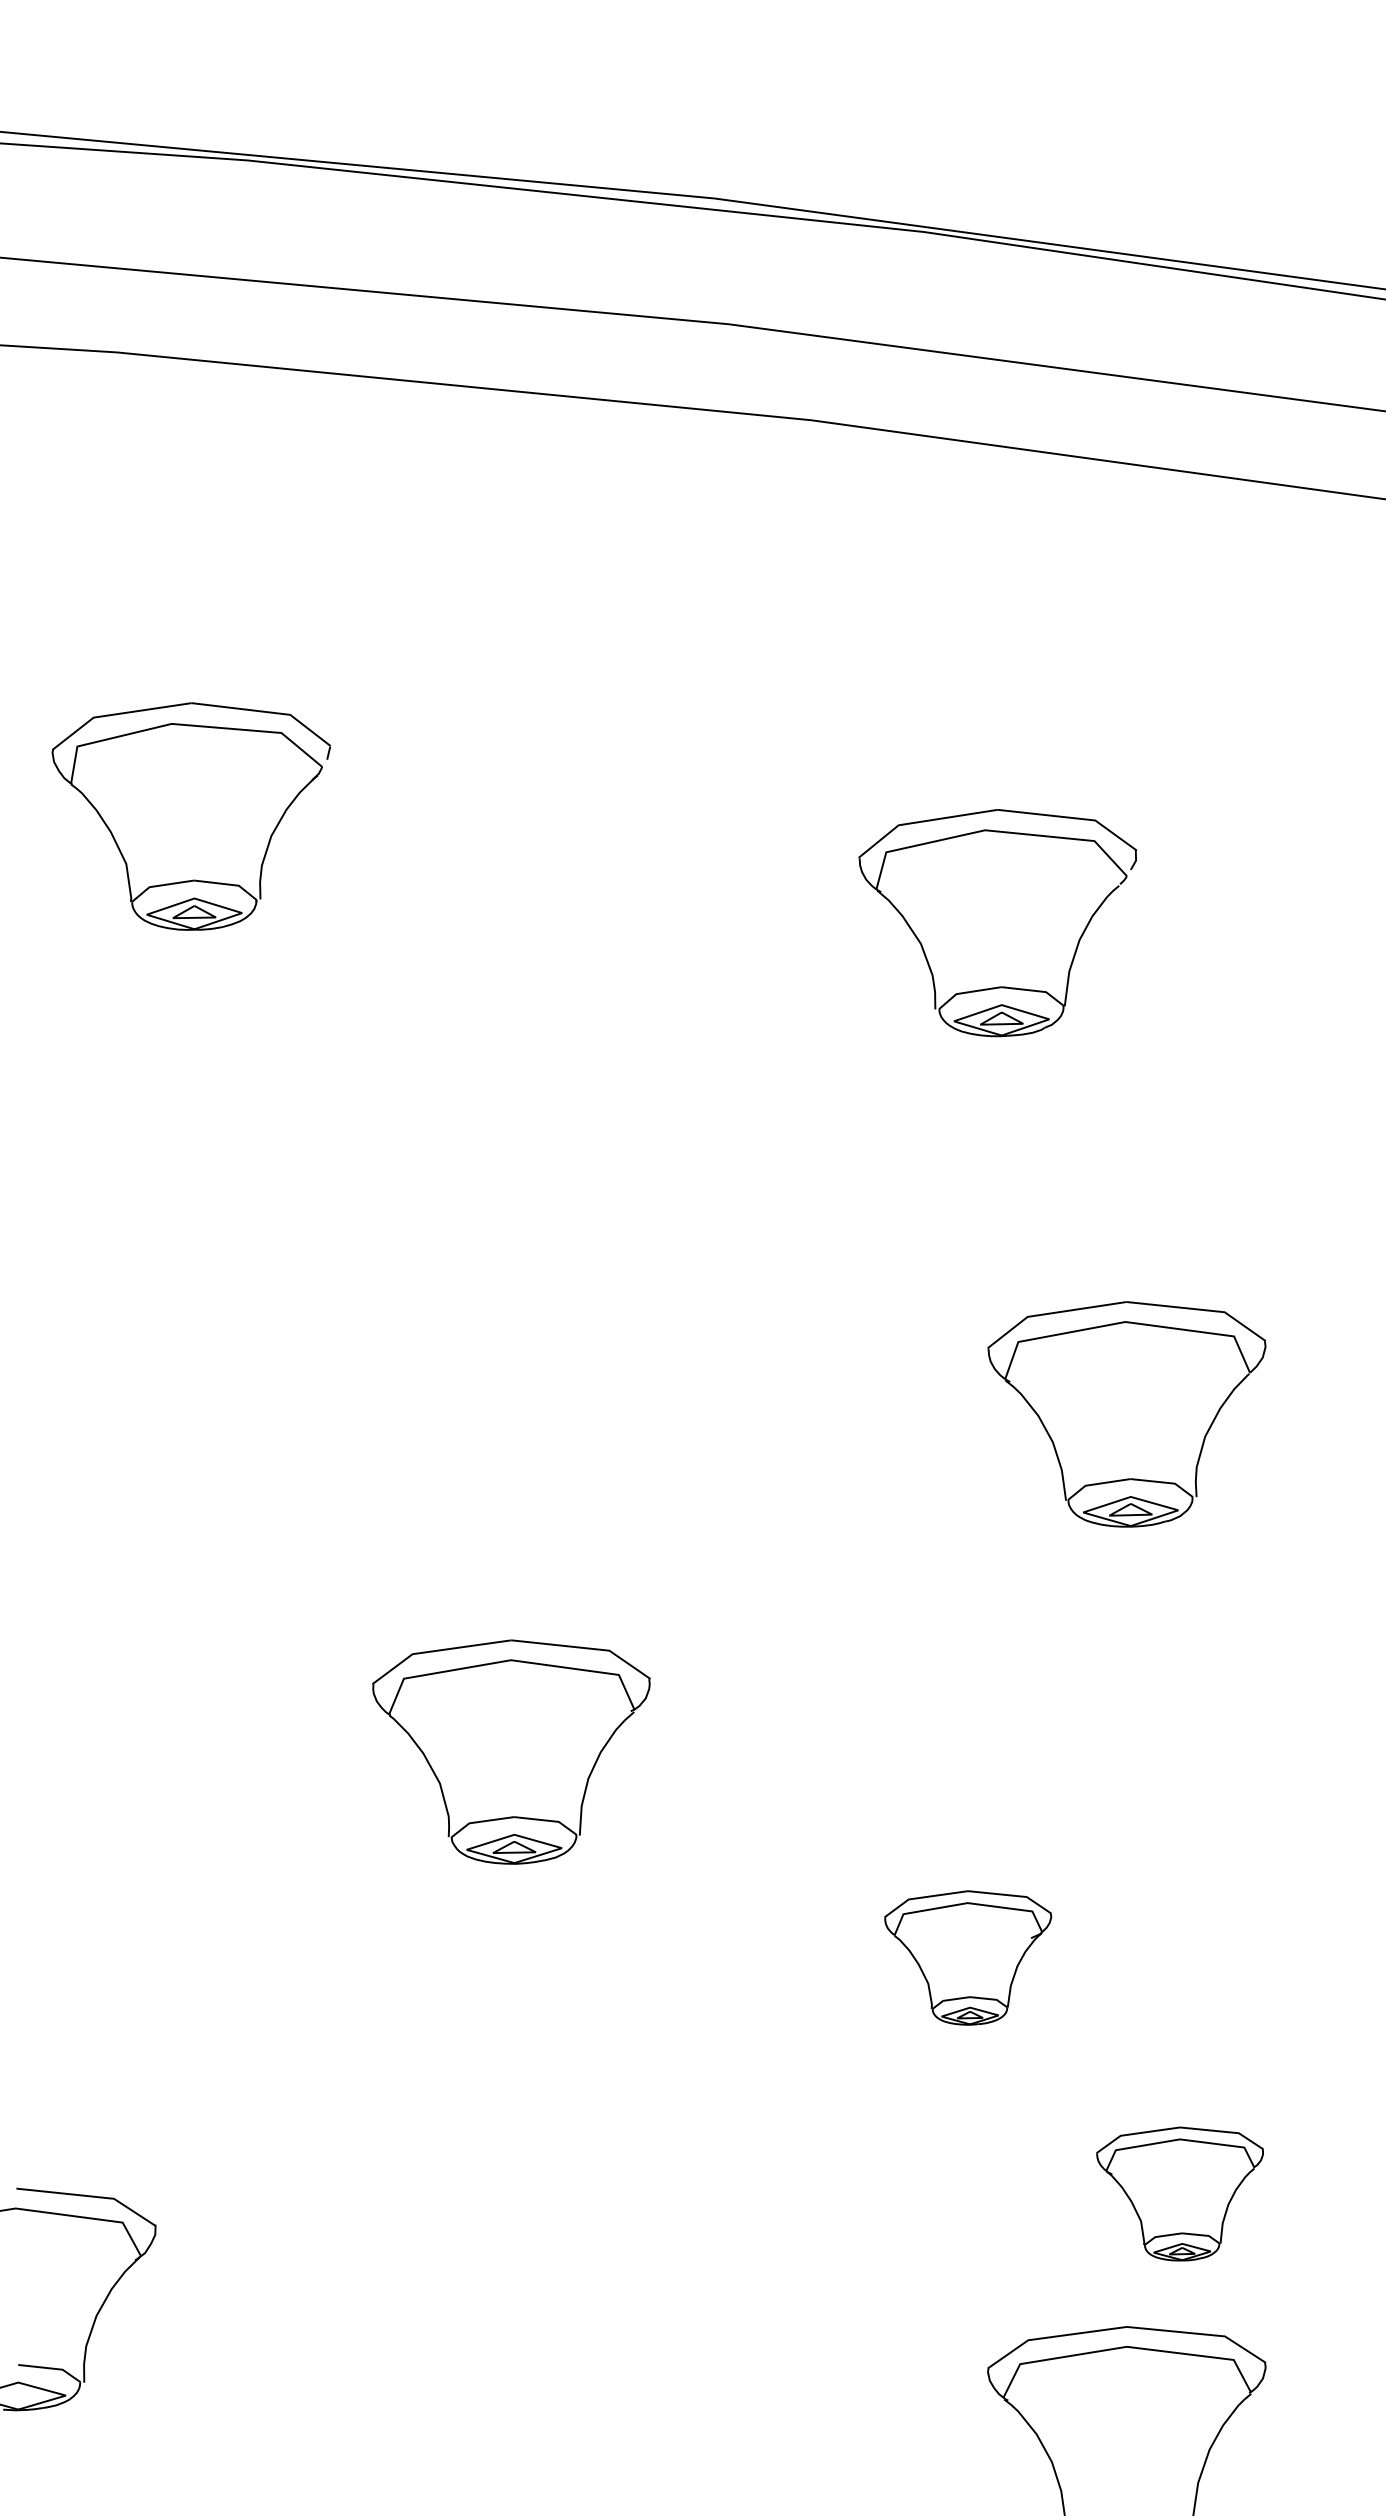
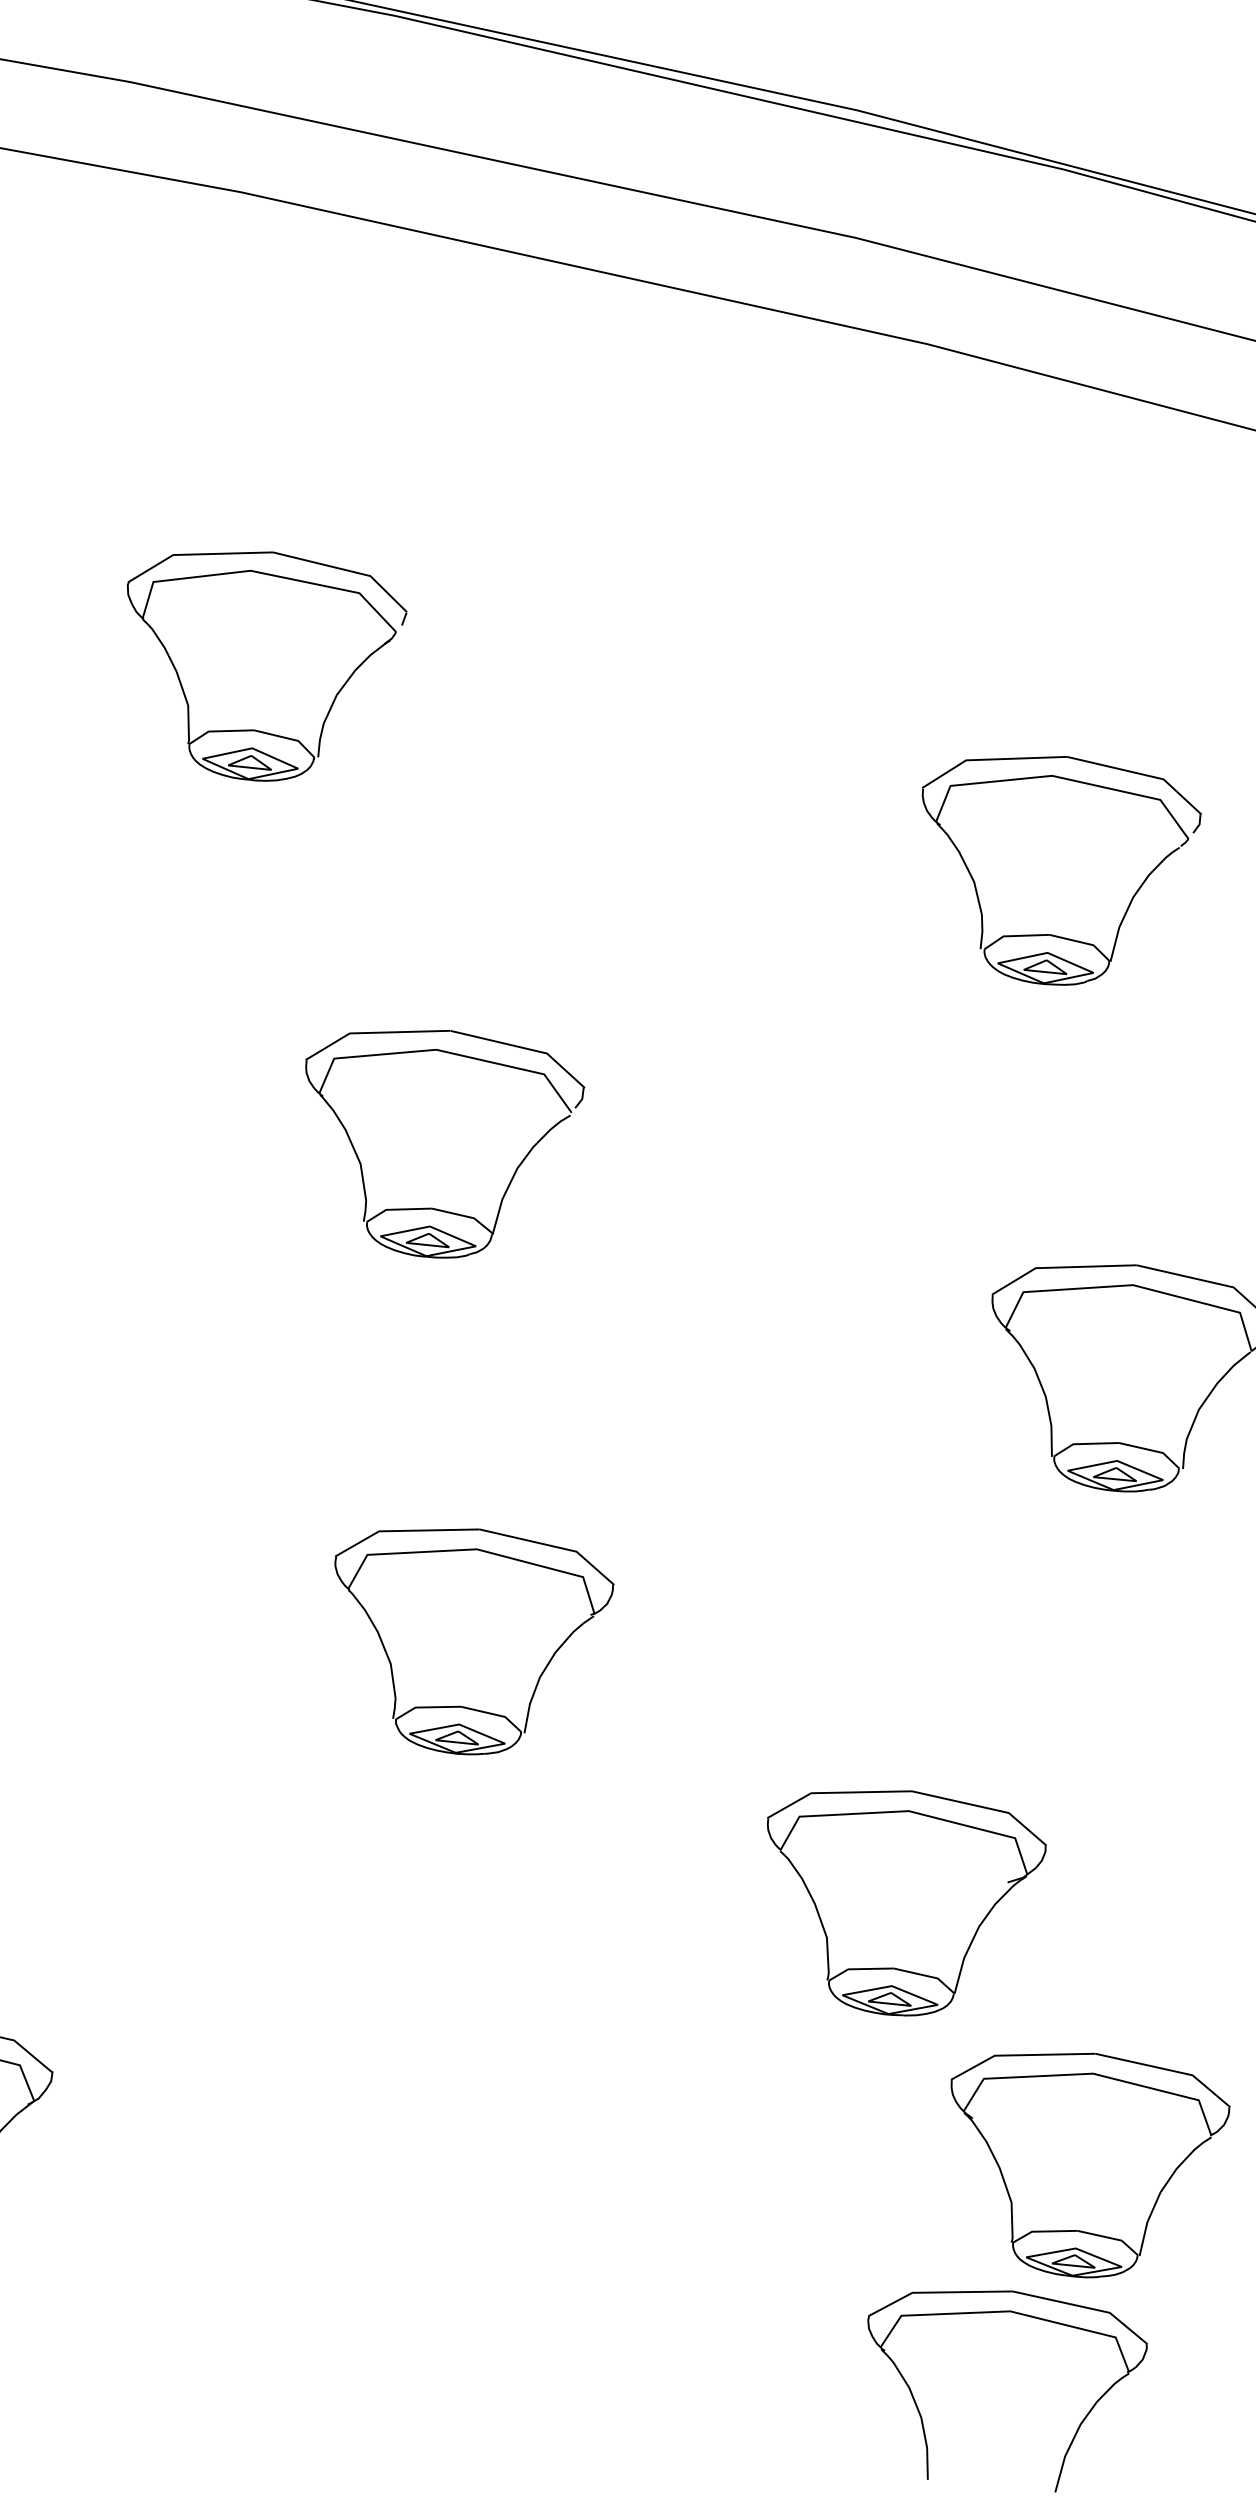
part: (422, 1329) -> (428, 1207), added
part: (967, 1957) -> (897, 1902), size x1.67
part: (1179, 2193) -> (1081, 2164), size x1.67

